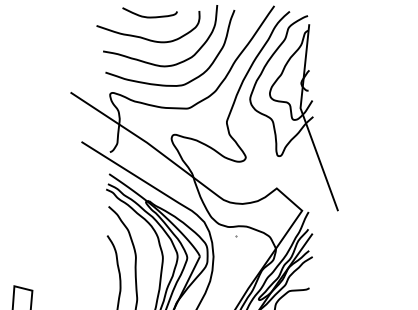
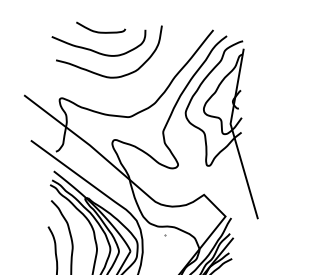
curve: (168, 84) -> (112, 94), removed

